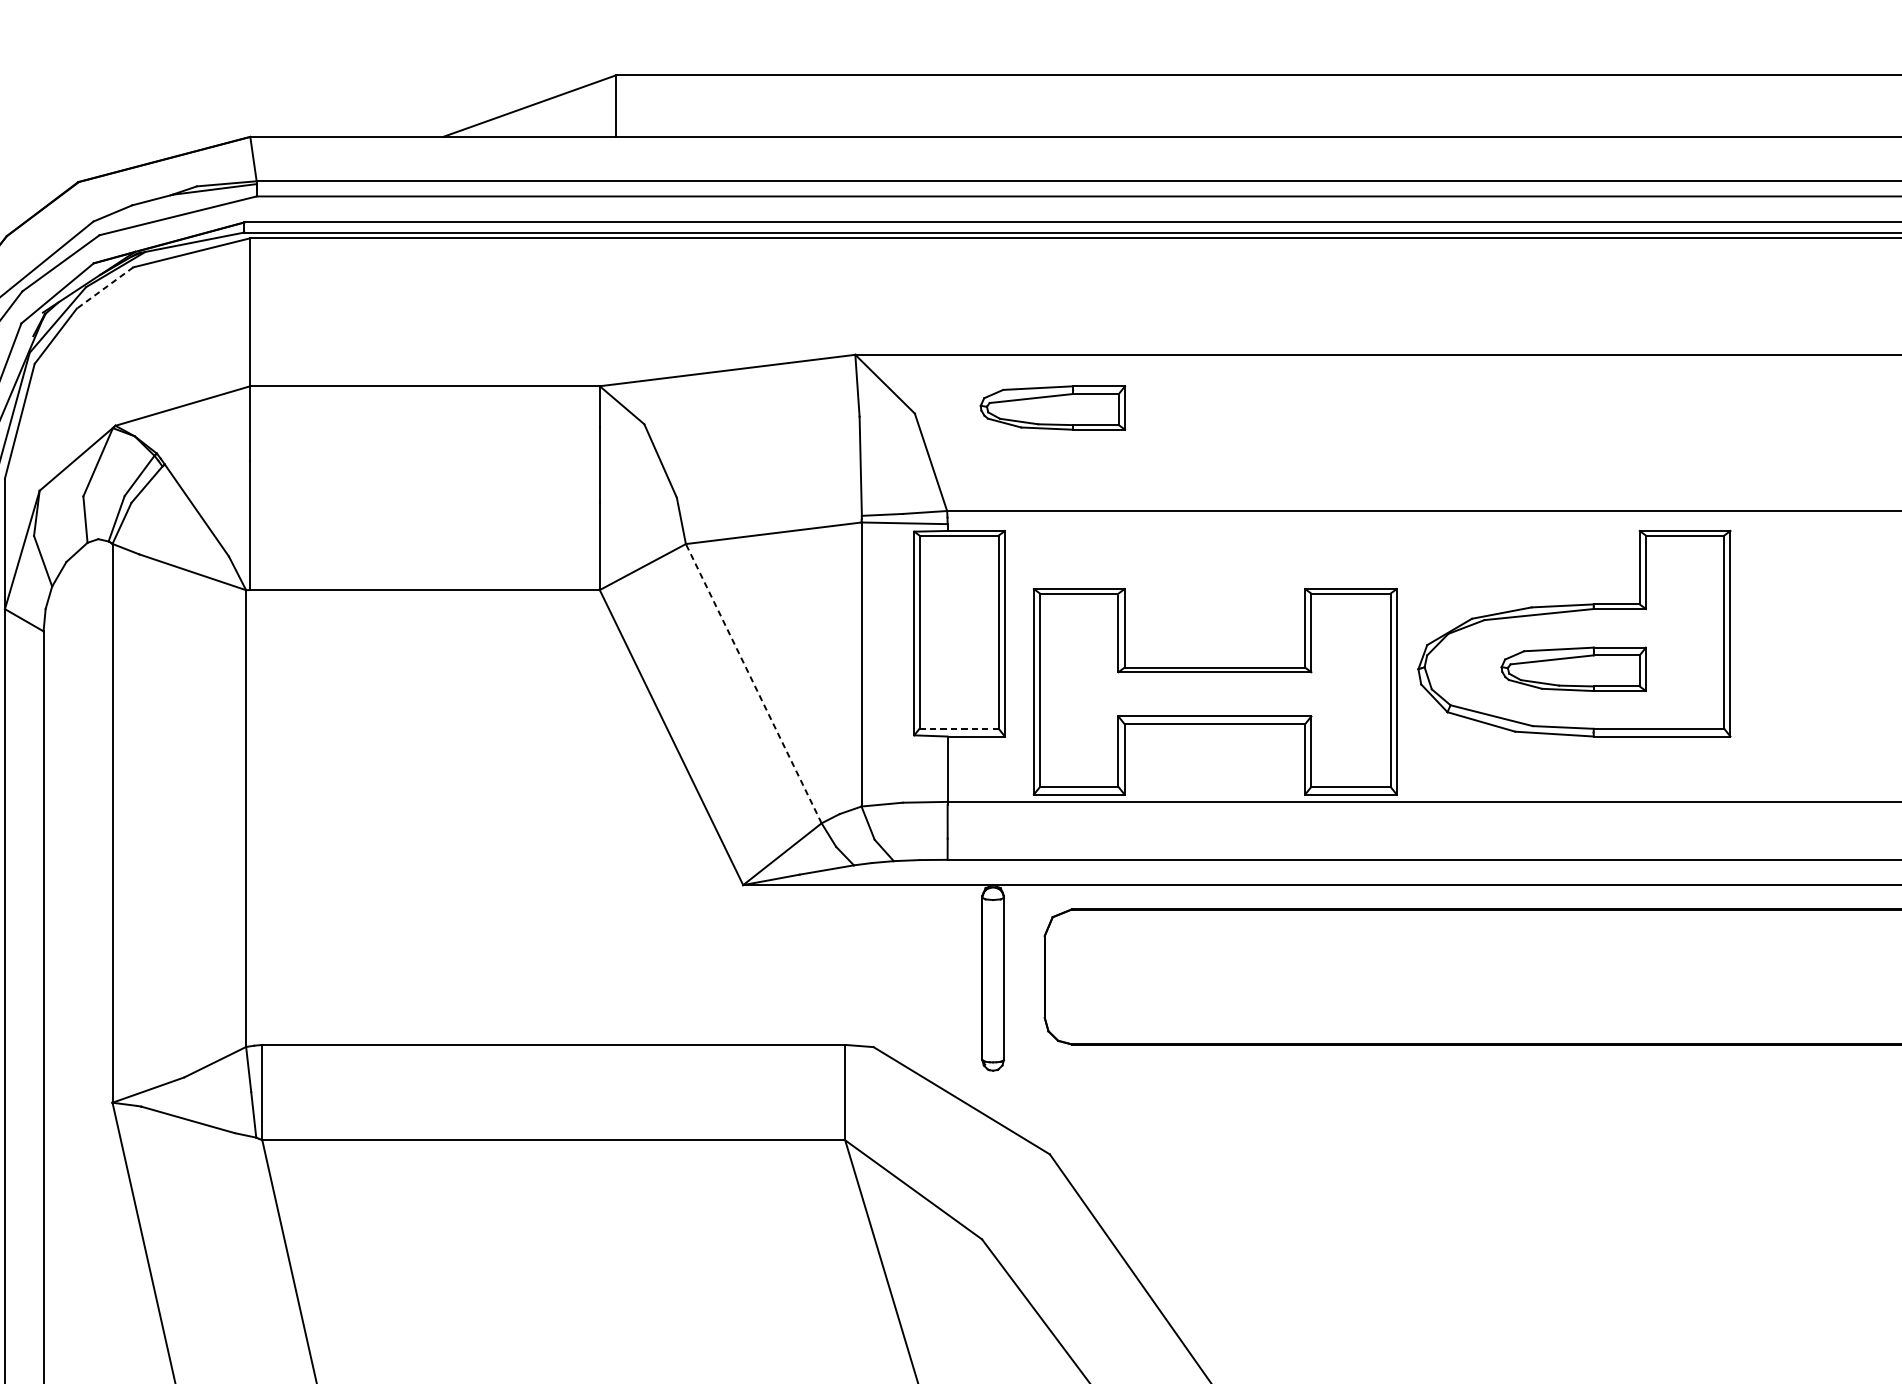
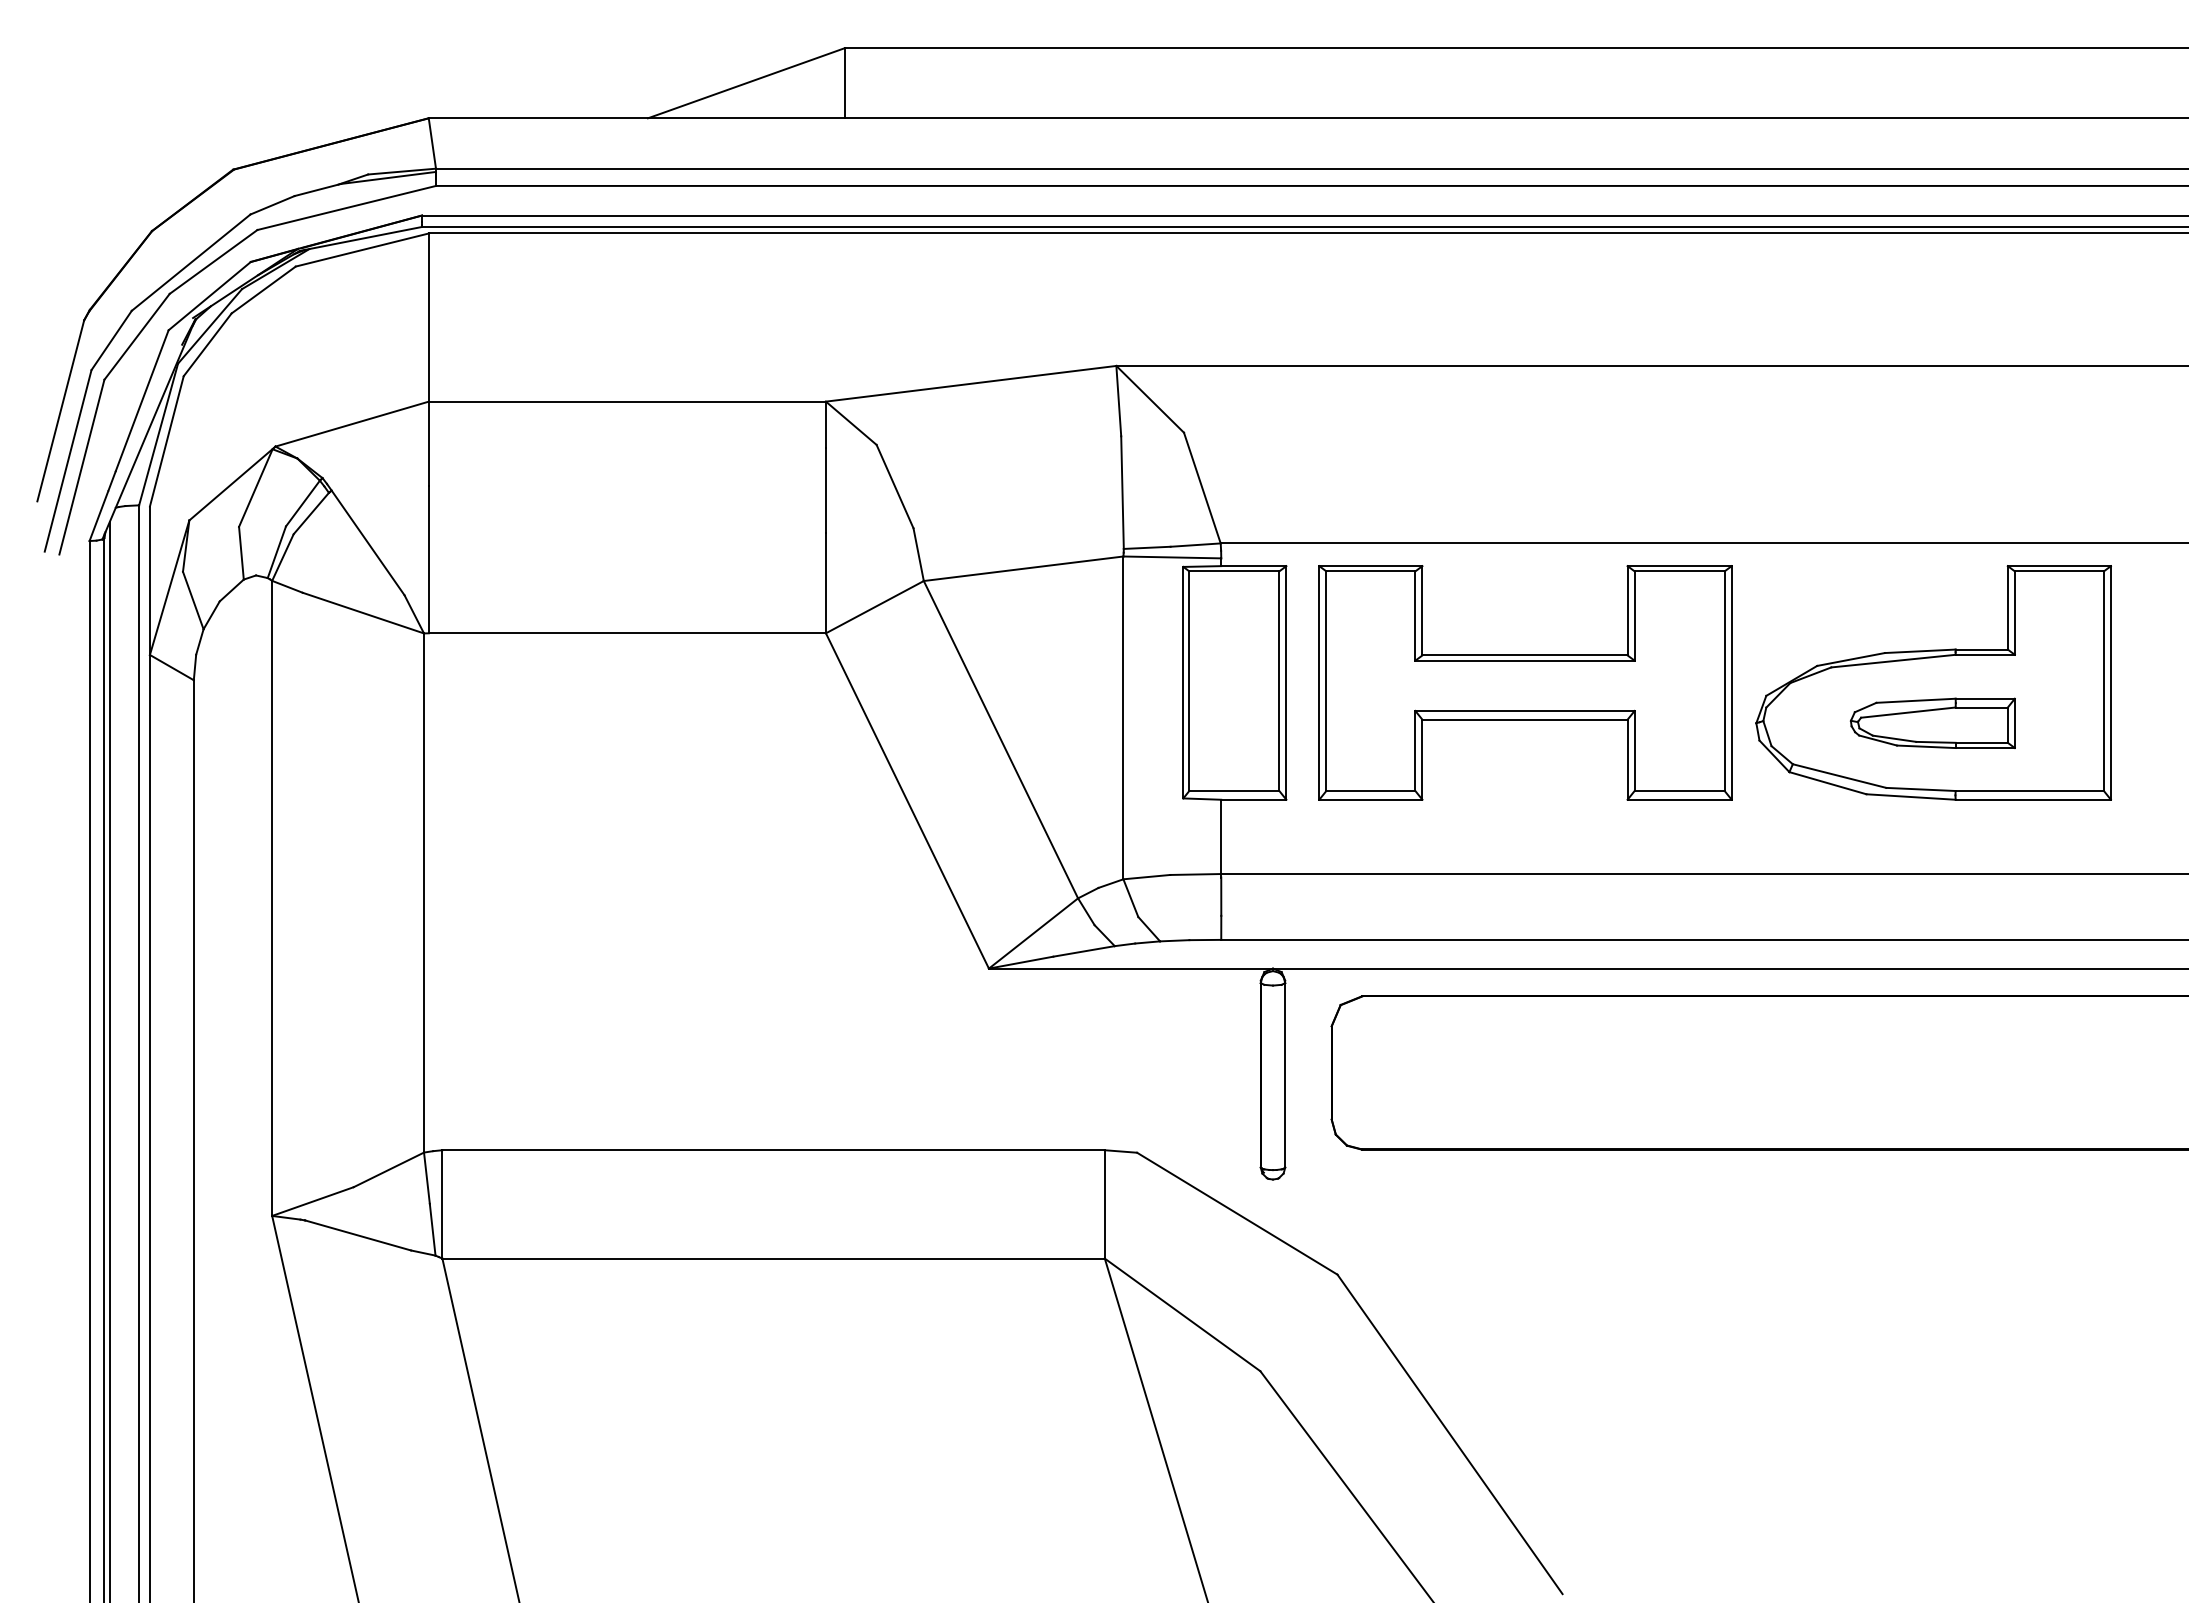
line: (104, 288) -> (263, 290), dashed -> solid
part: (1052, 407) -> (1340, 425), removed
line: (753, 683) -> (1000, 739), dashed -> solid
part: (1215, 691) -> (1525, 682), moved
line: (959, 729) -> (1234, 791), dashed -> solid

